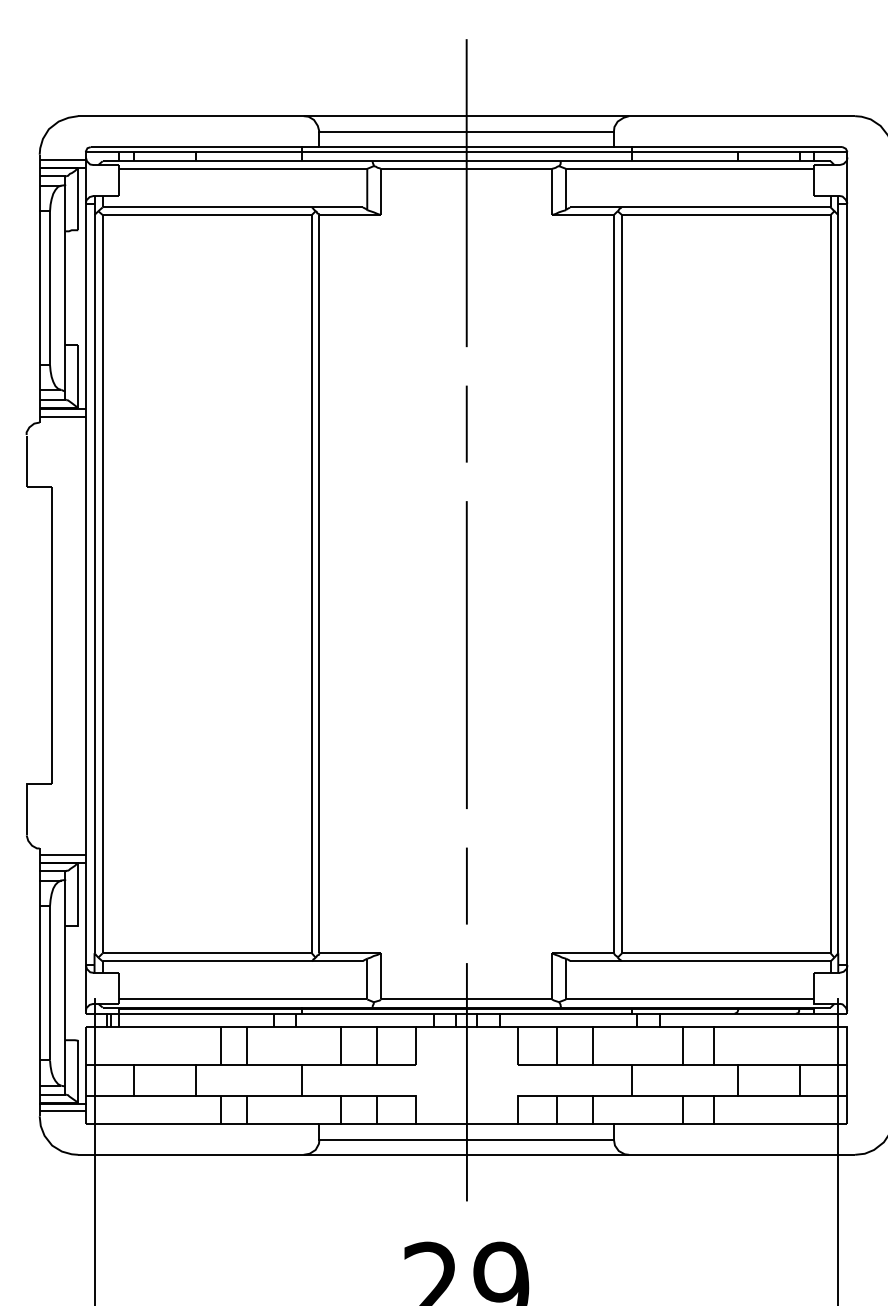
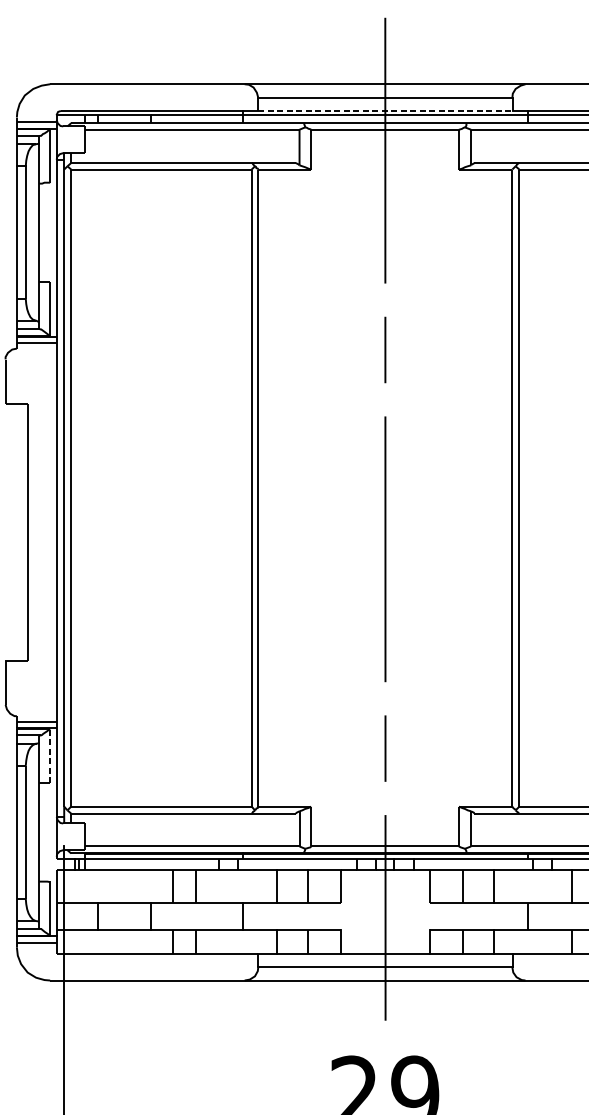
line: (467, 147) -> (386, 111), solid -> dashed
line: (78, 894) -> (50, 755), solid -> dashed

